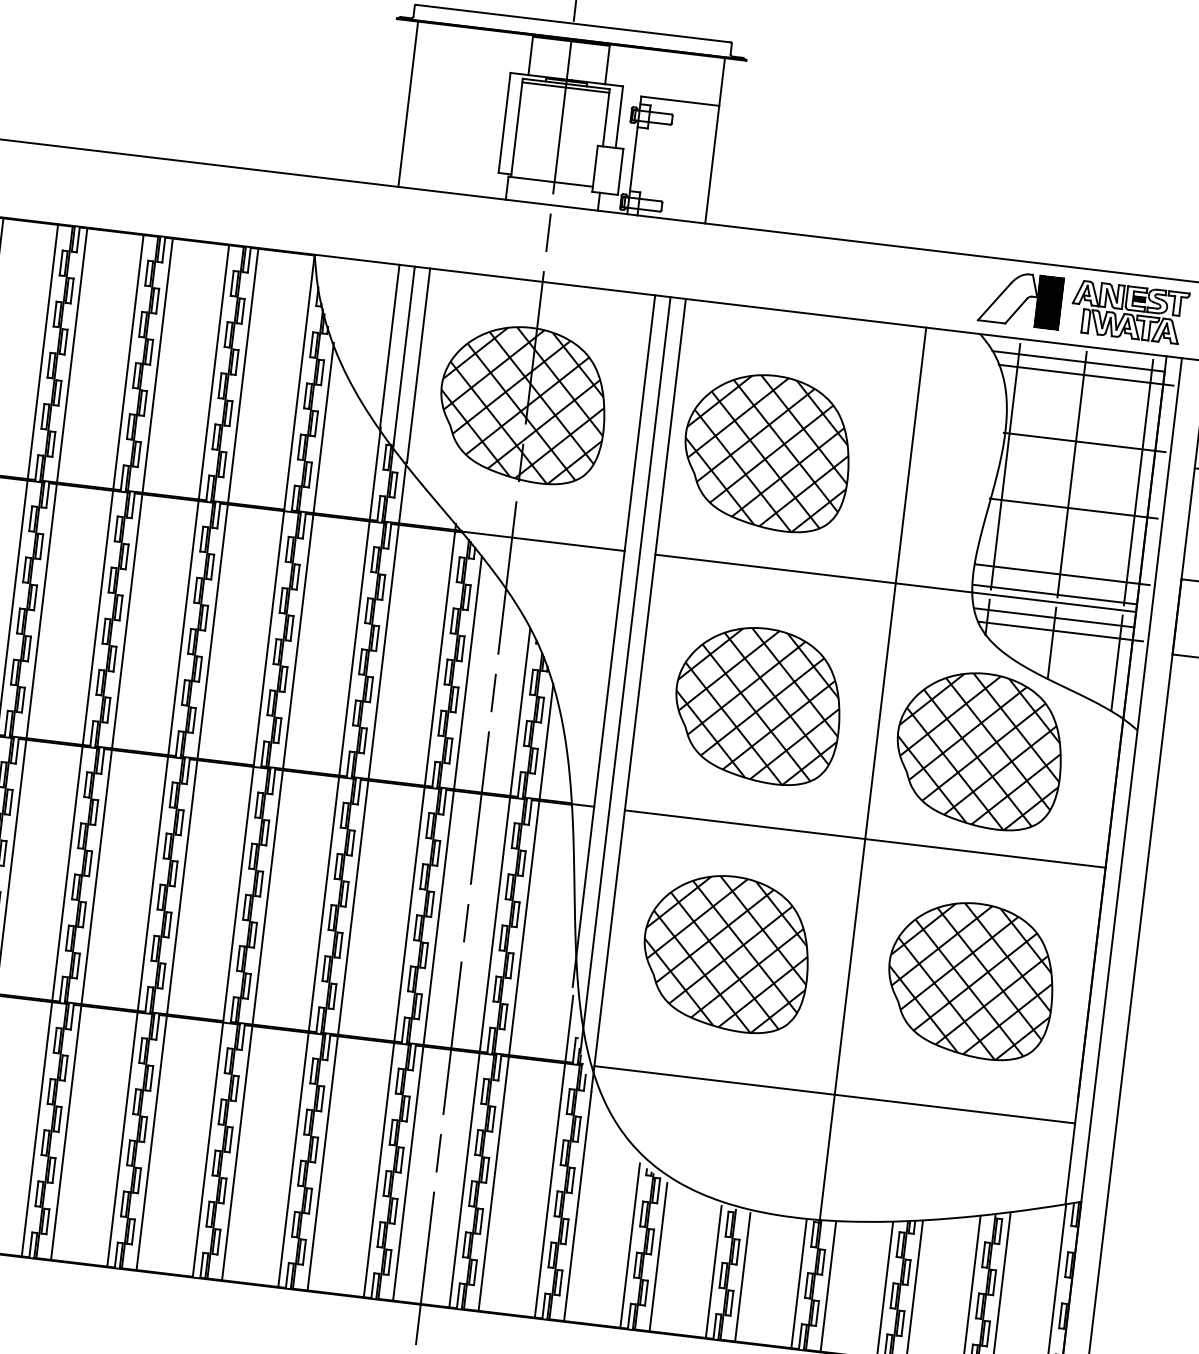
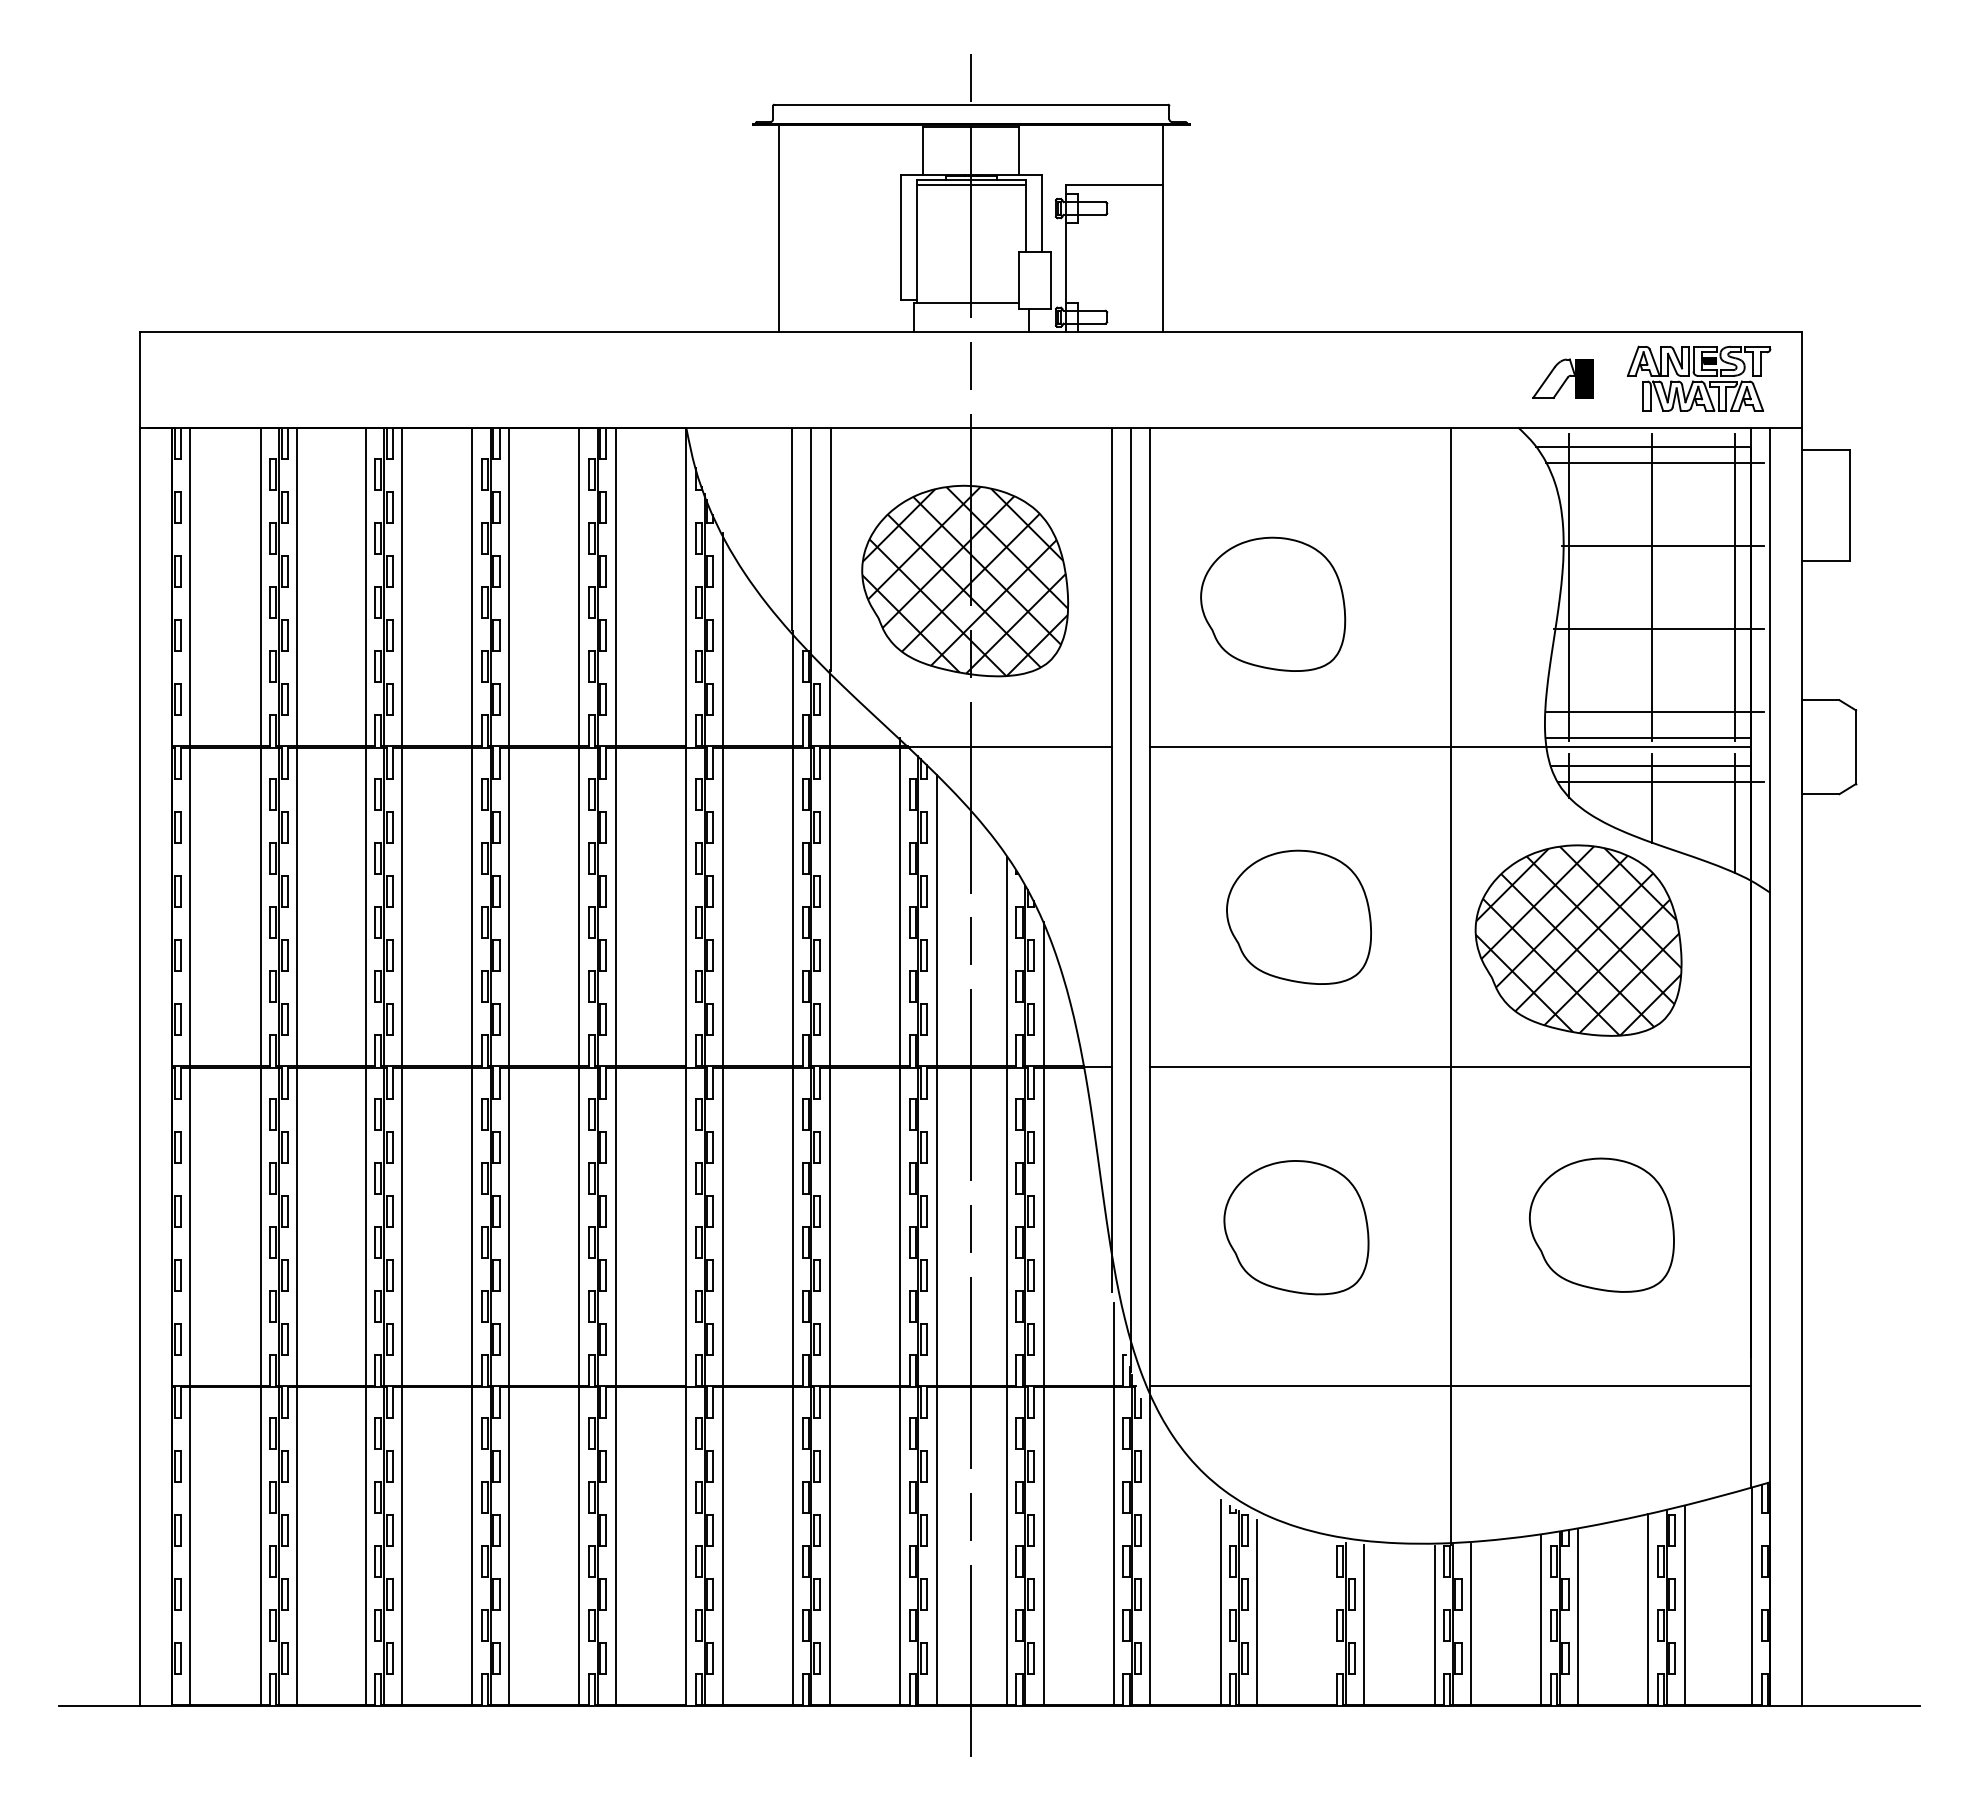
part: (1020, 299) -> (1562, 378), size x0.6
part: (766, 452) -> (1272, 604), size x0.7
part: (757, 705) -> (1298, 917), size x0.7
part: (726, 952) -> (1296, 1227), size x0.7
part: (970, 980) -> (1601, 1225), size x0.7
line: (713, 1271) -> (1327, 1622), removed

